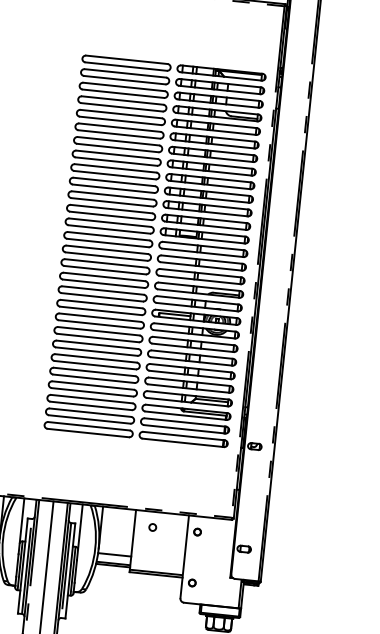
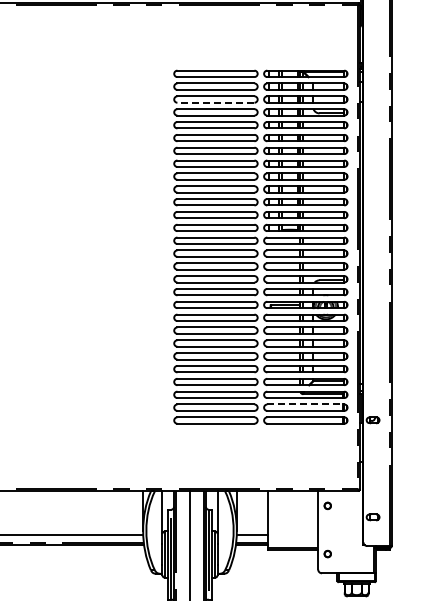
line: (122, 93) -> (215, 102), solid -> dashed
line: (185, 422) -> (305, 404), solid -> dashed
circle: (152, 527) -> (285, 505), removed

